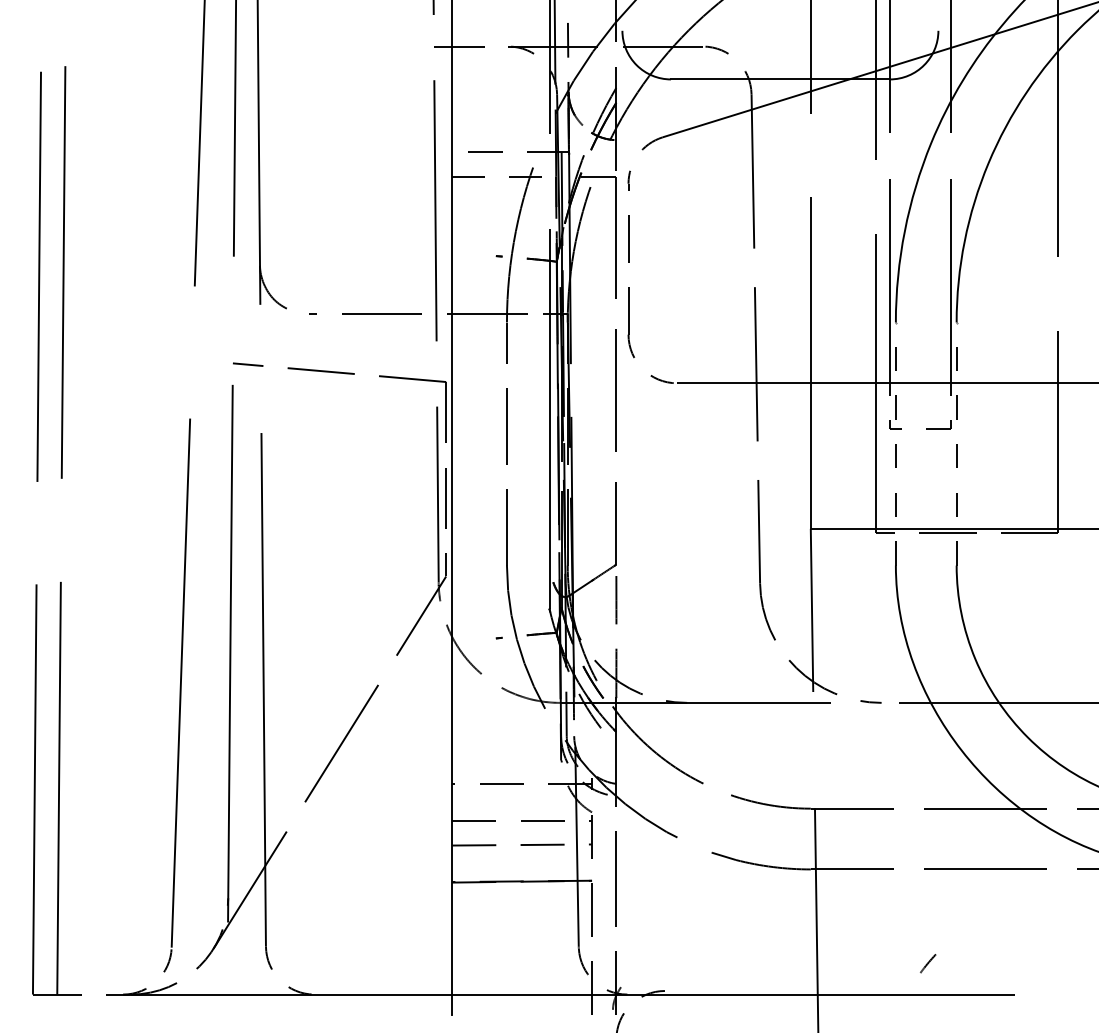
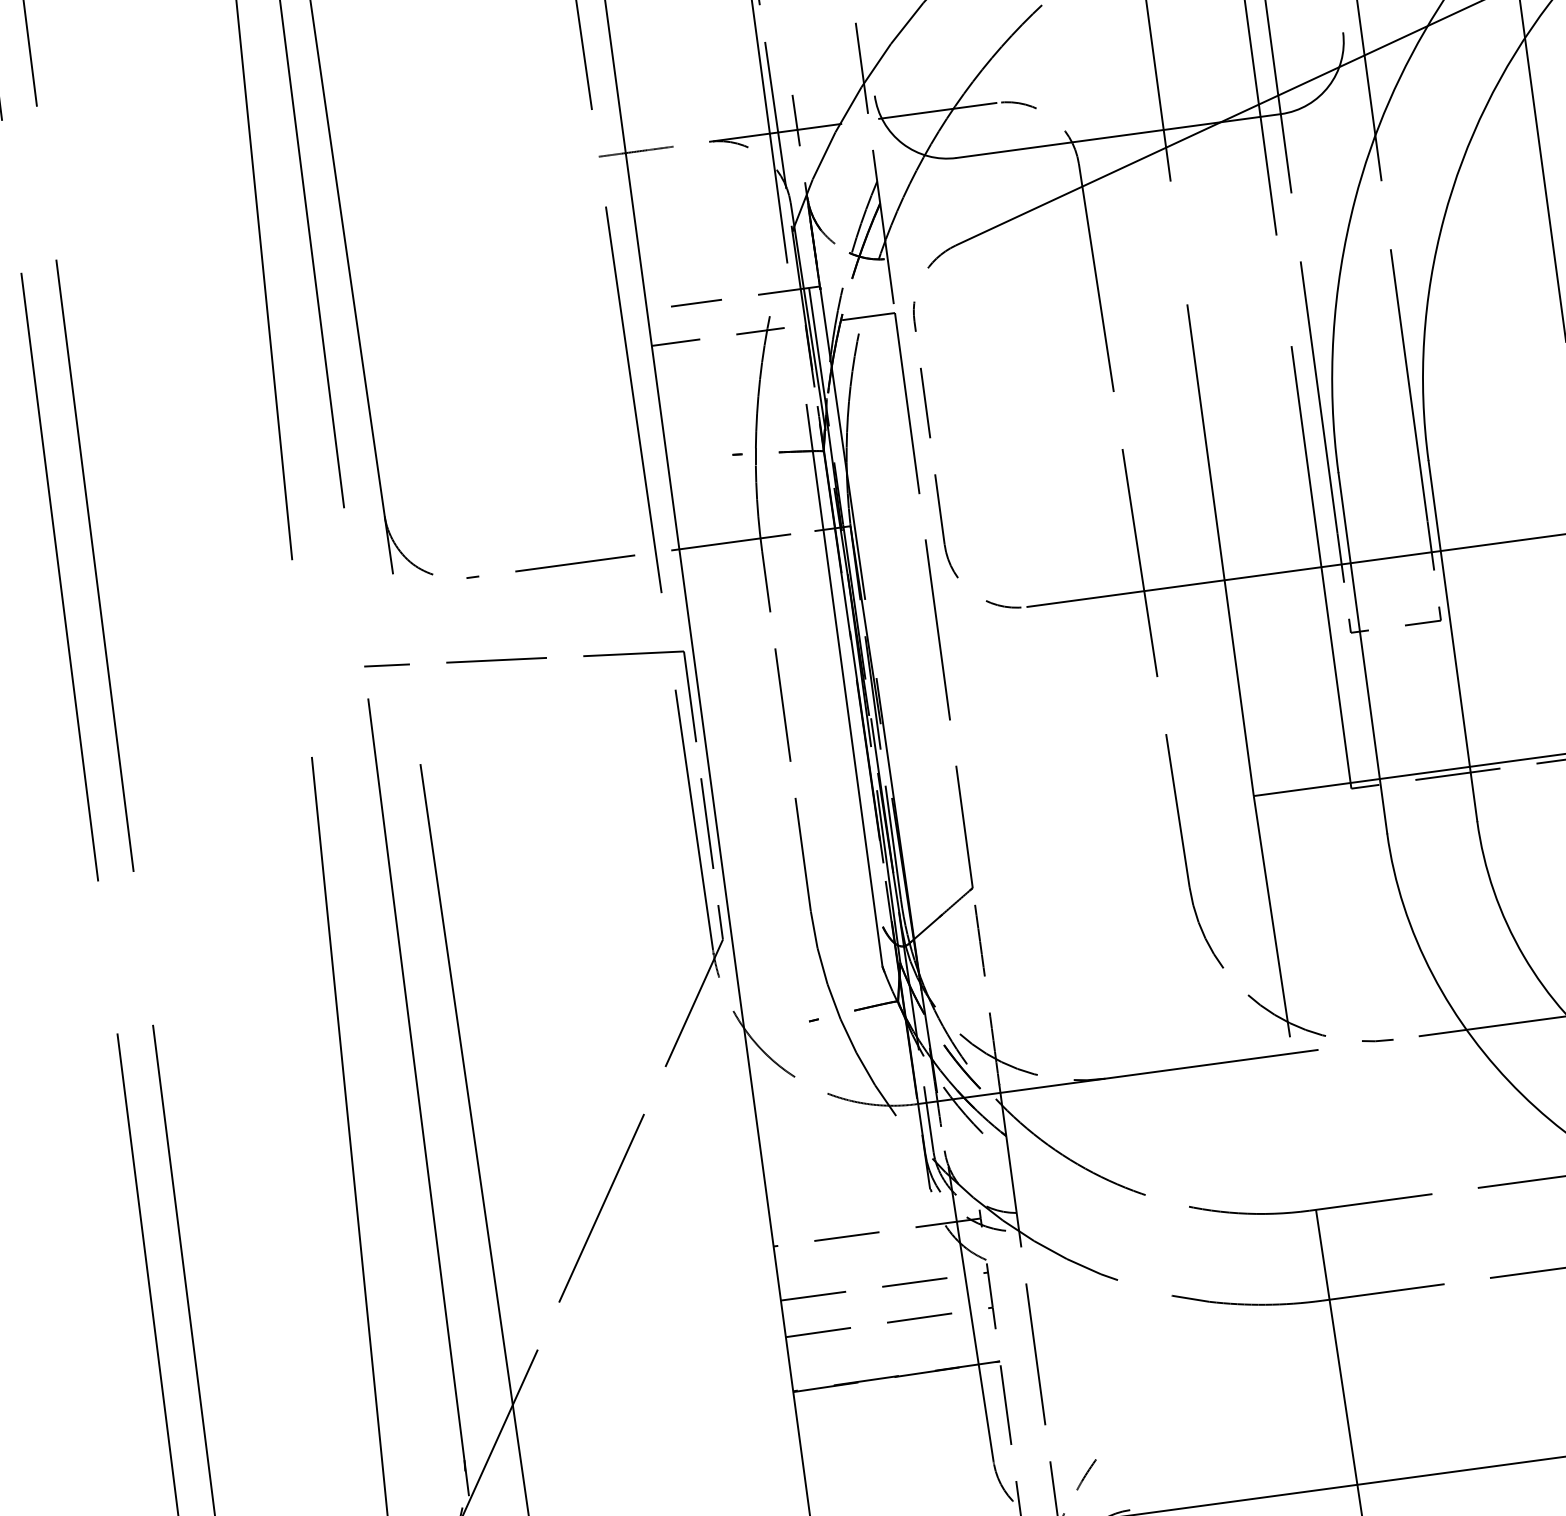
line: (895, 444) -> (1362, 654), dashed -> solid
line: (956, 444) -> (1452, 641), dashed -> solid
line: (928, 963) -> (1086, 1474), moved

